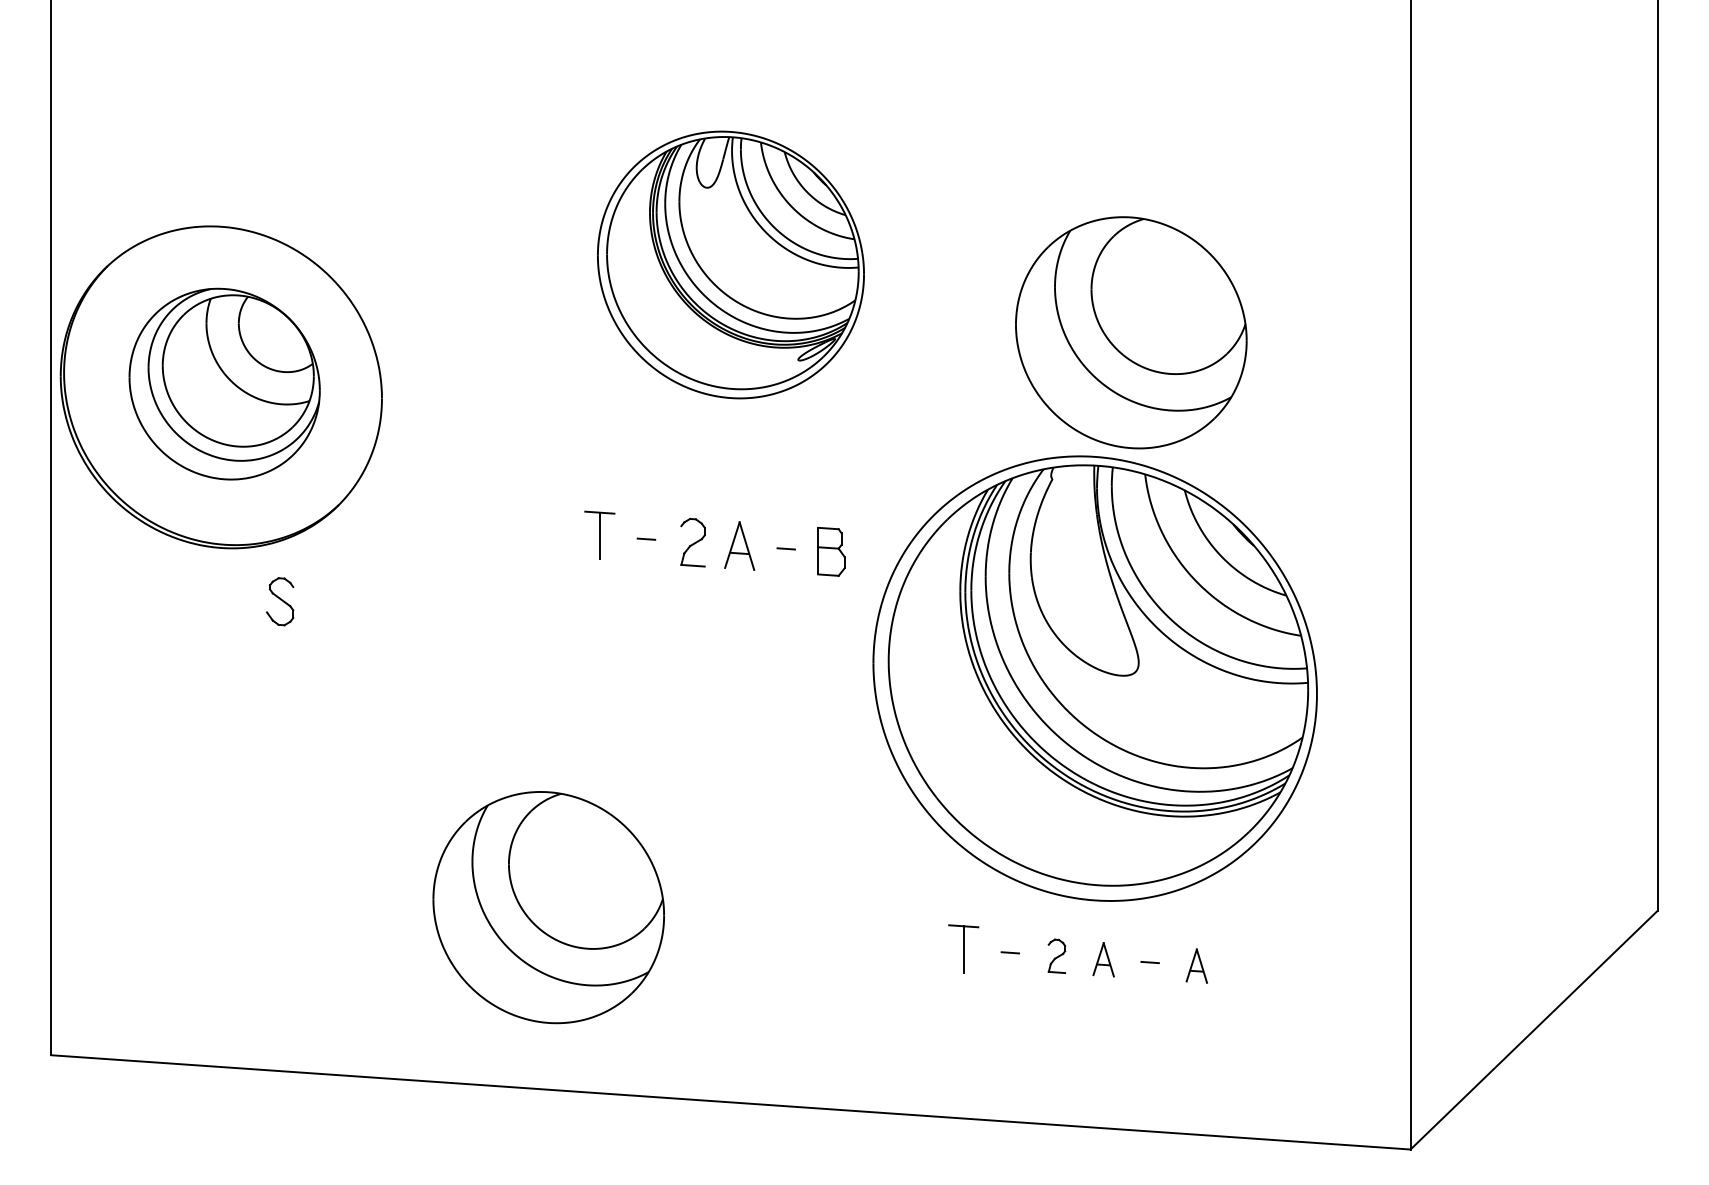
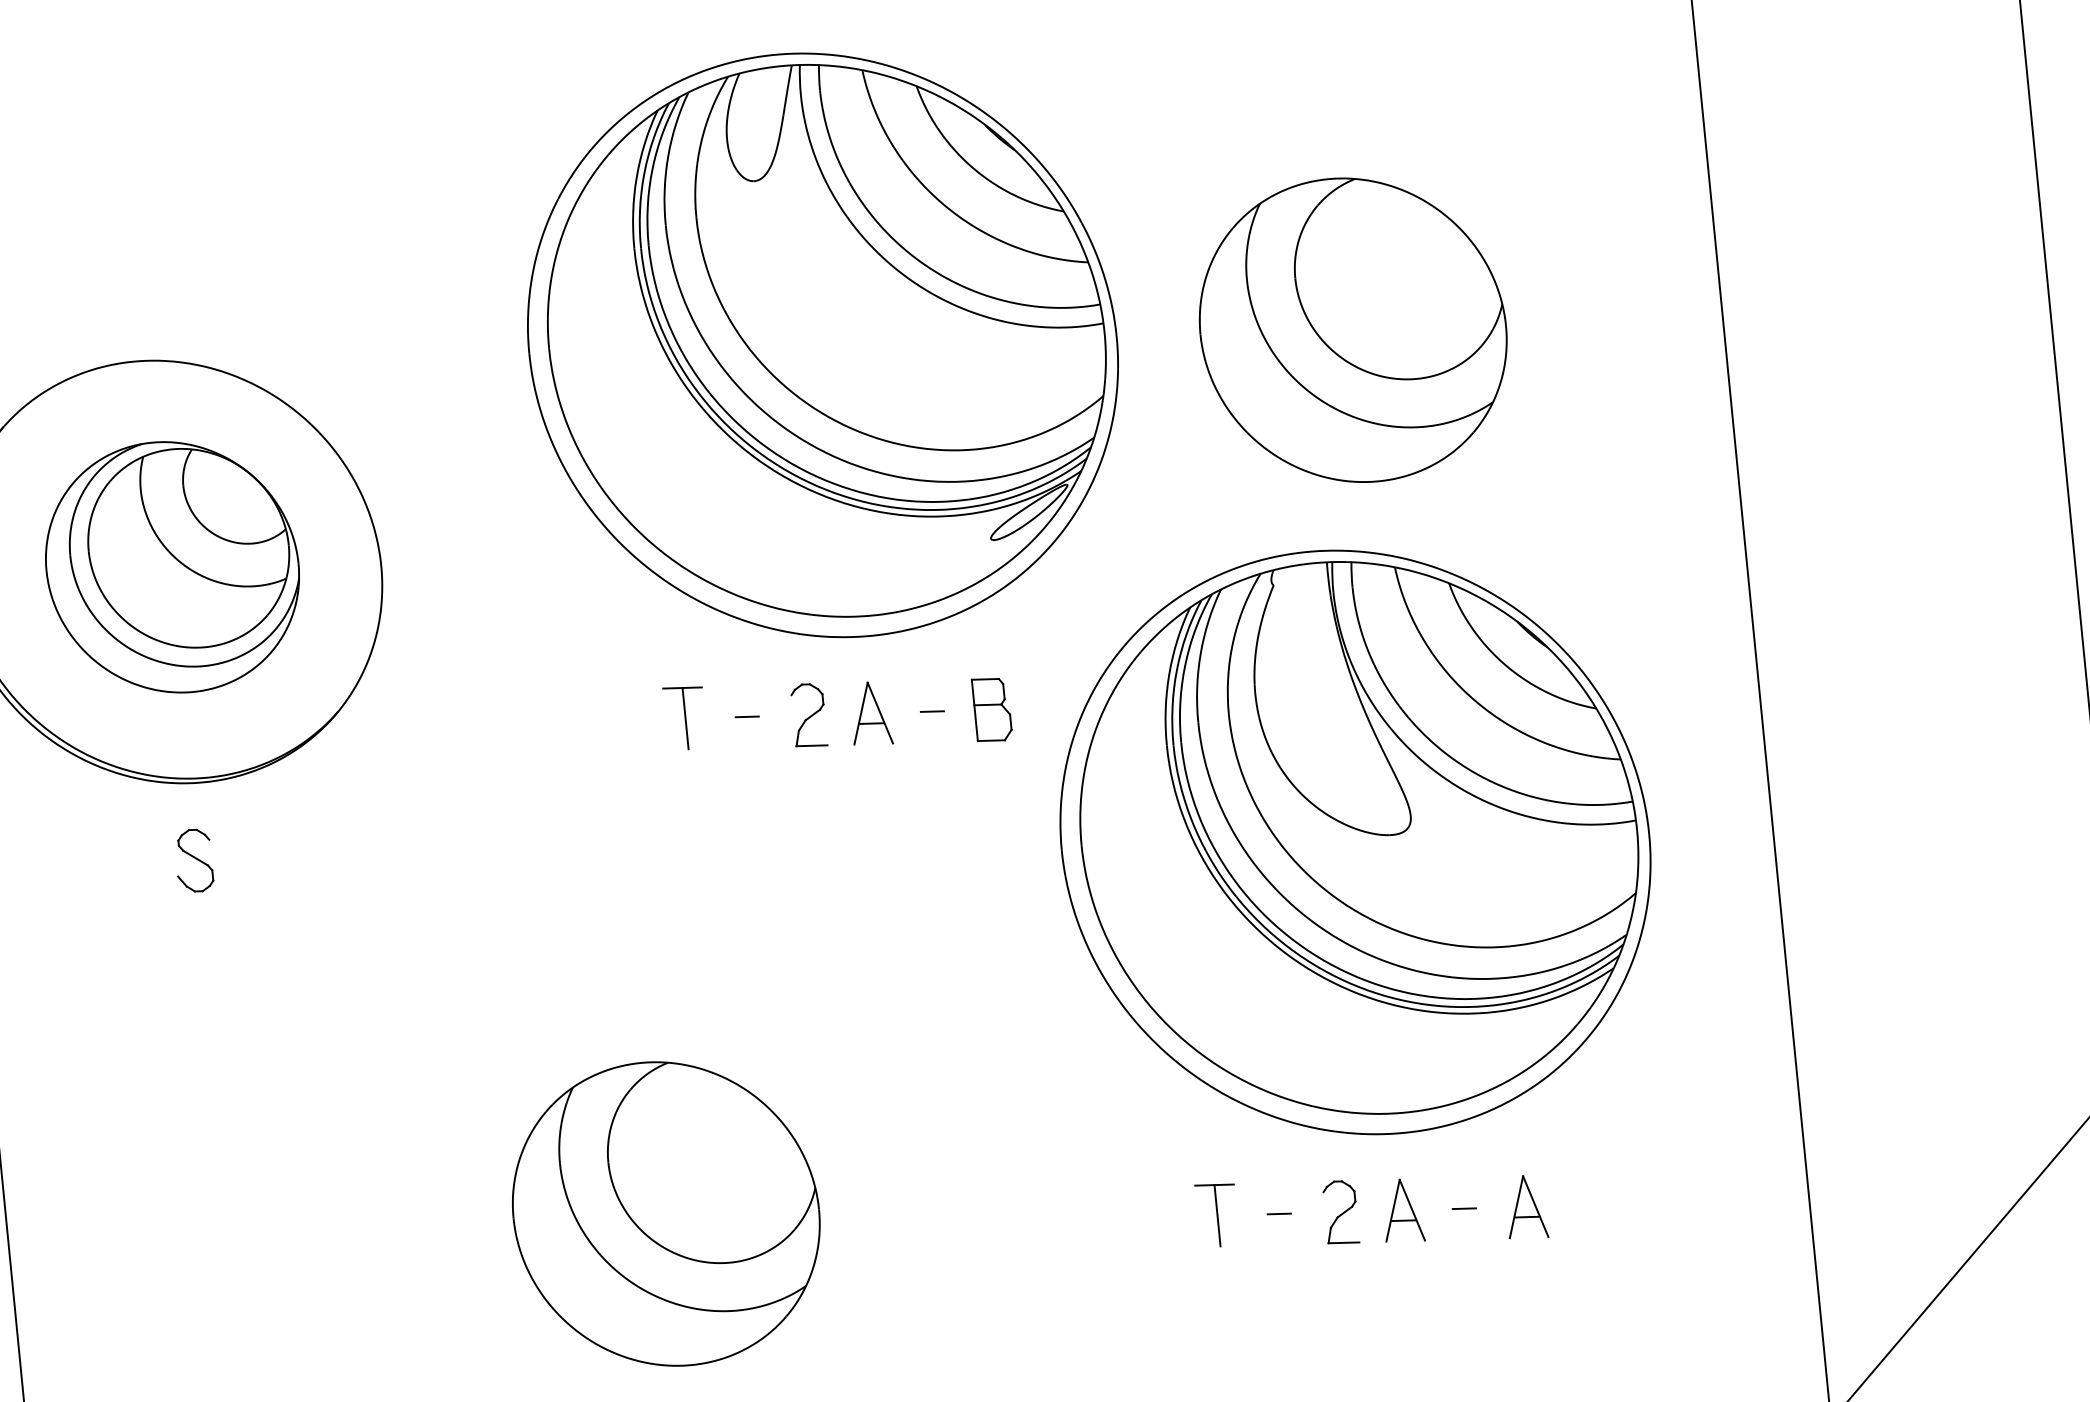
part: (730, 264) -> (822, 344), size x1.67
part: (1131, 332) -> (1353, 329), moved
part: (280, 601) -> (194, 860), moved
part: (1056, 956) -> (1340, 1212), size x1.43
part: (1103, 959) -> (1402, 1210), size x1.43
part: (1196, 965) -> (1525, 1206), size x1.43

